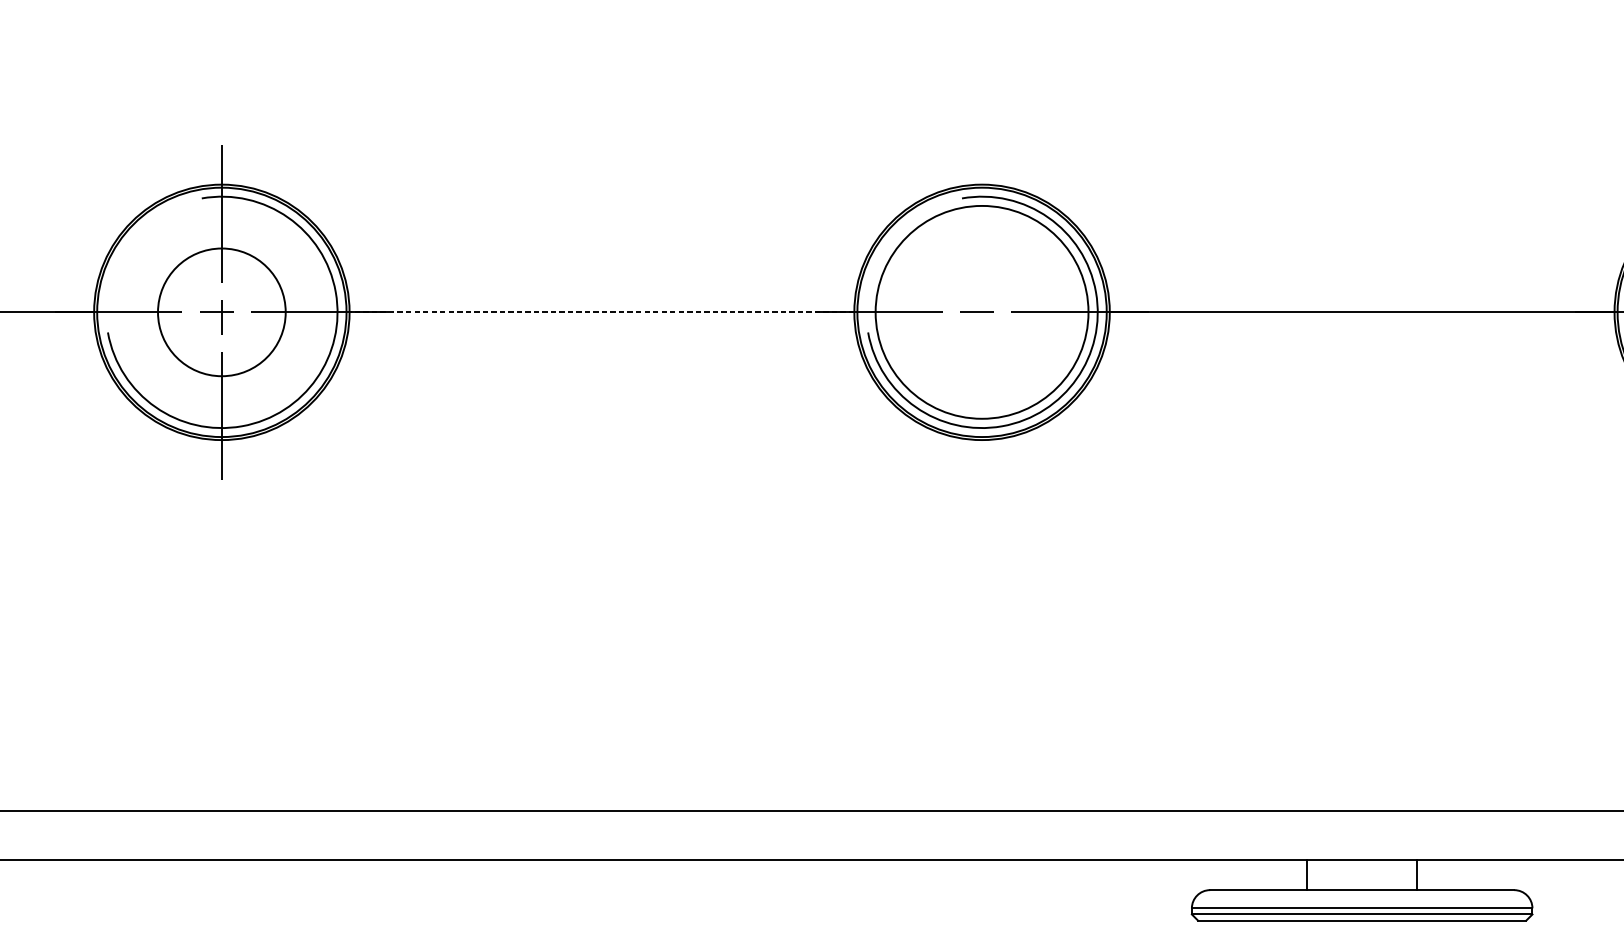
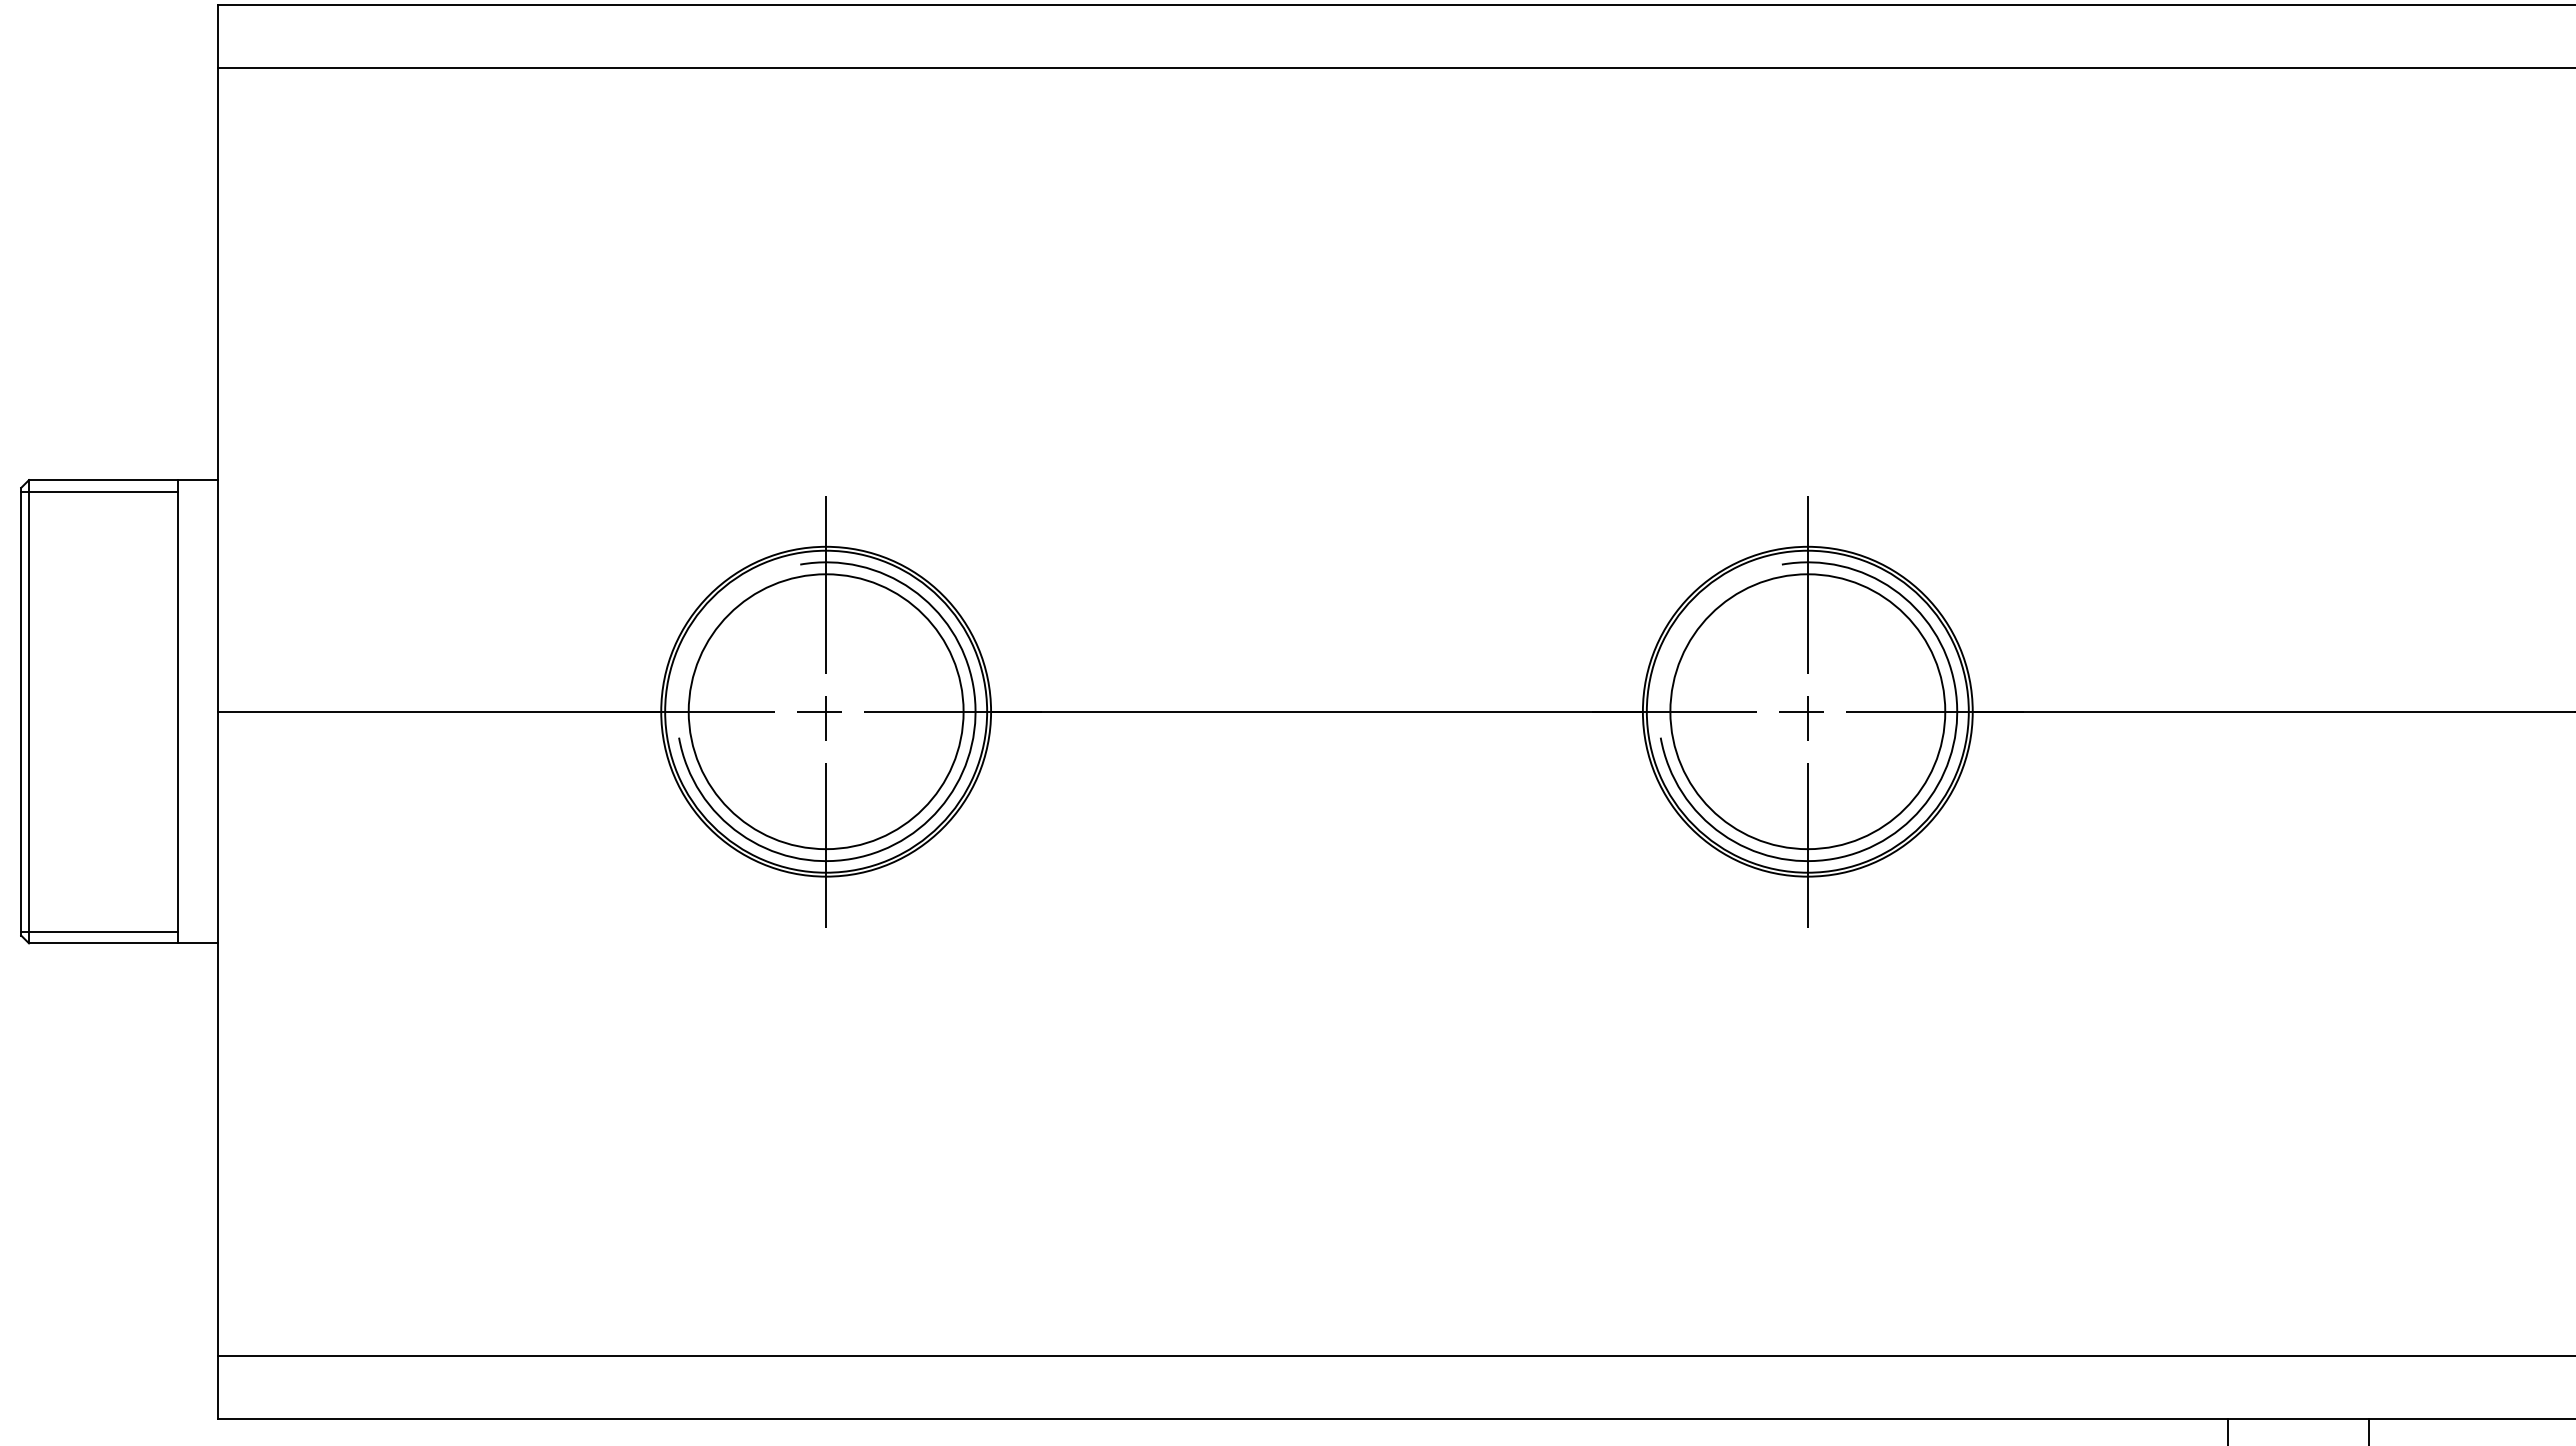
circle: (221, 312) -> (825, 711), size x1.67
line: (602, 312) -> (1317, 711), dashed -> solid
line: (981, 312) -> (1807, 711), added

